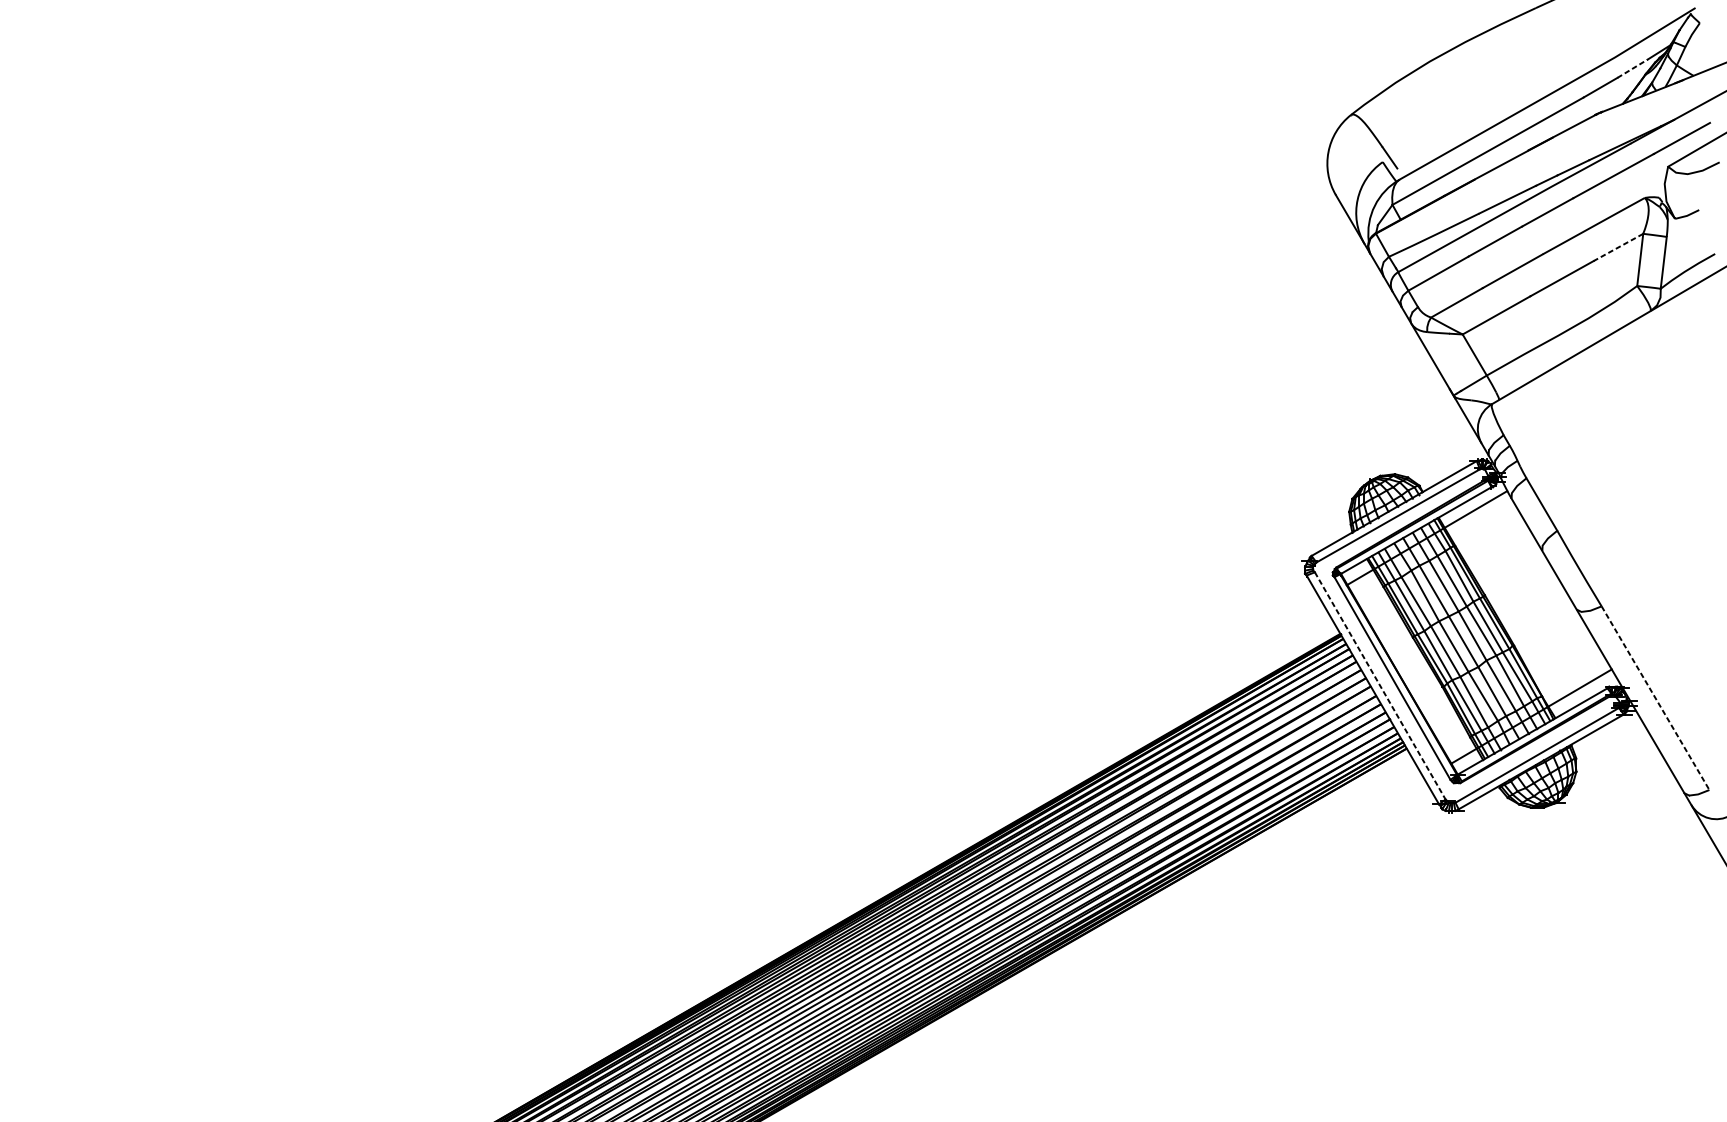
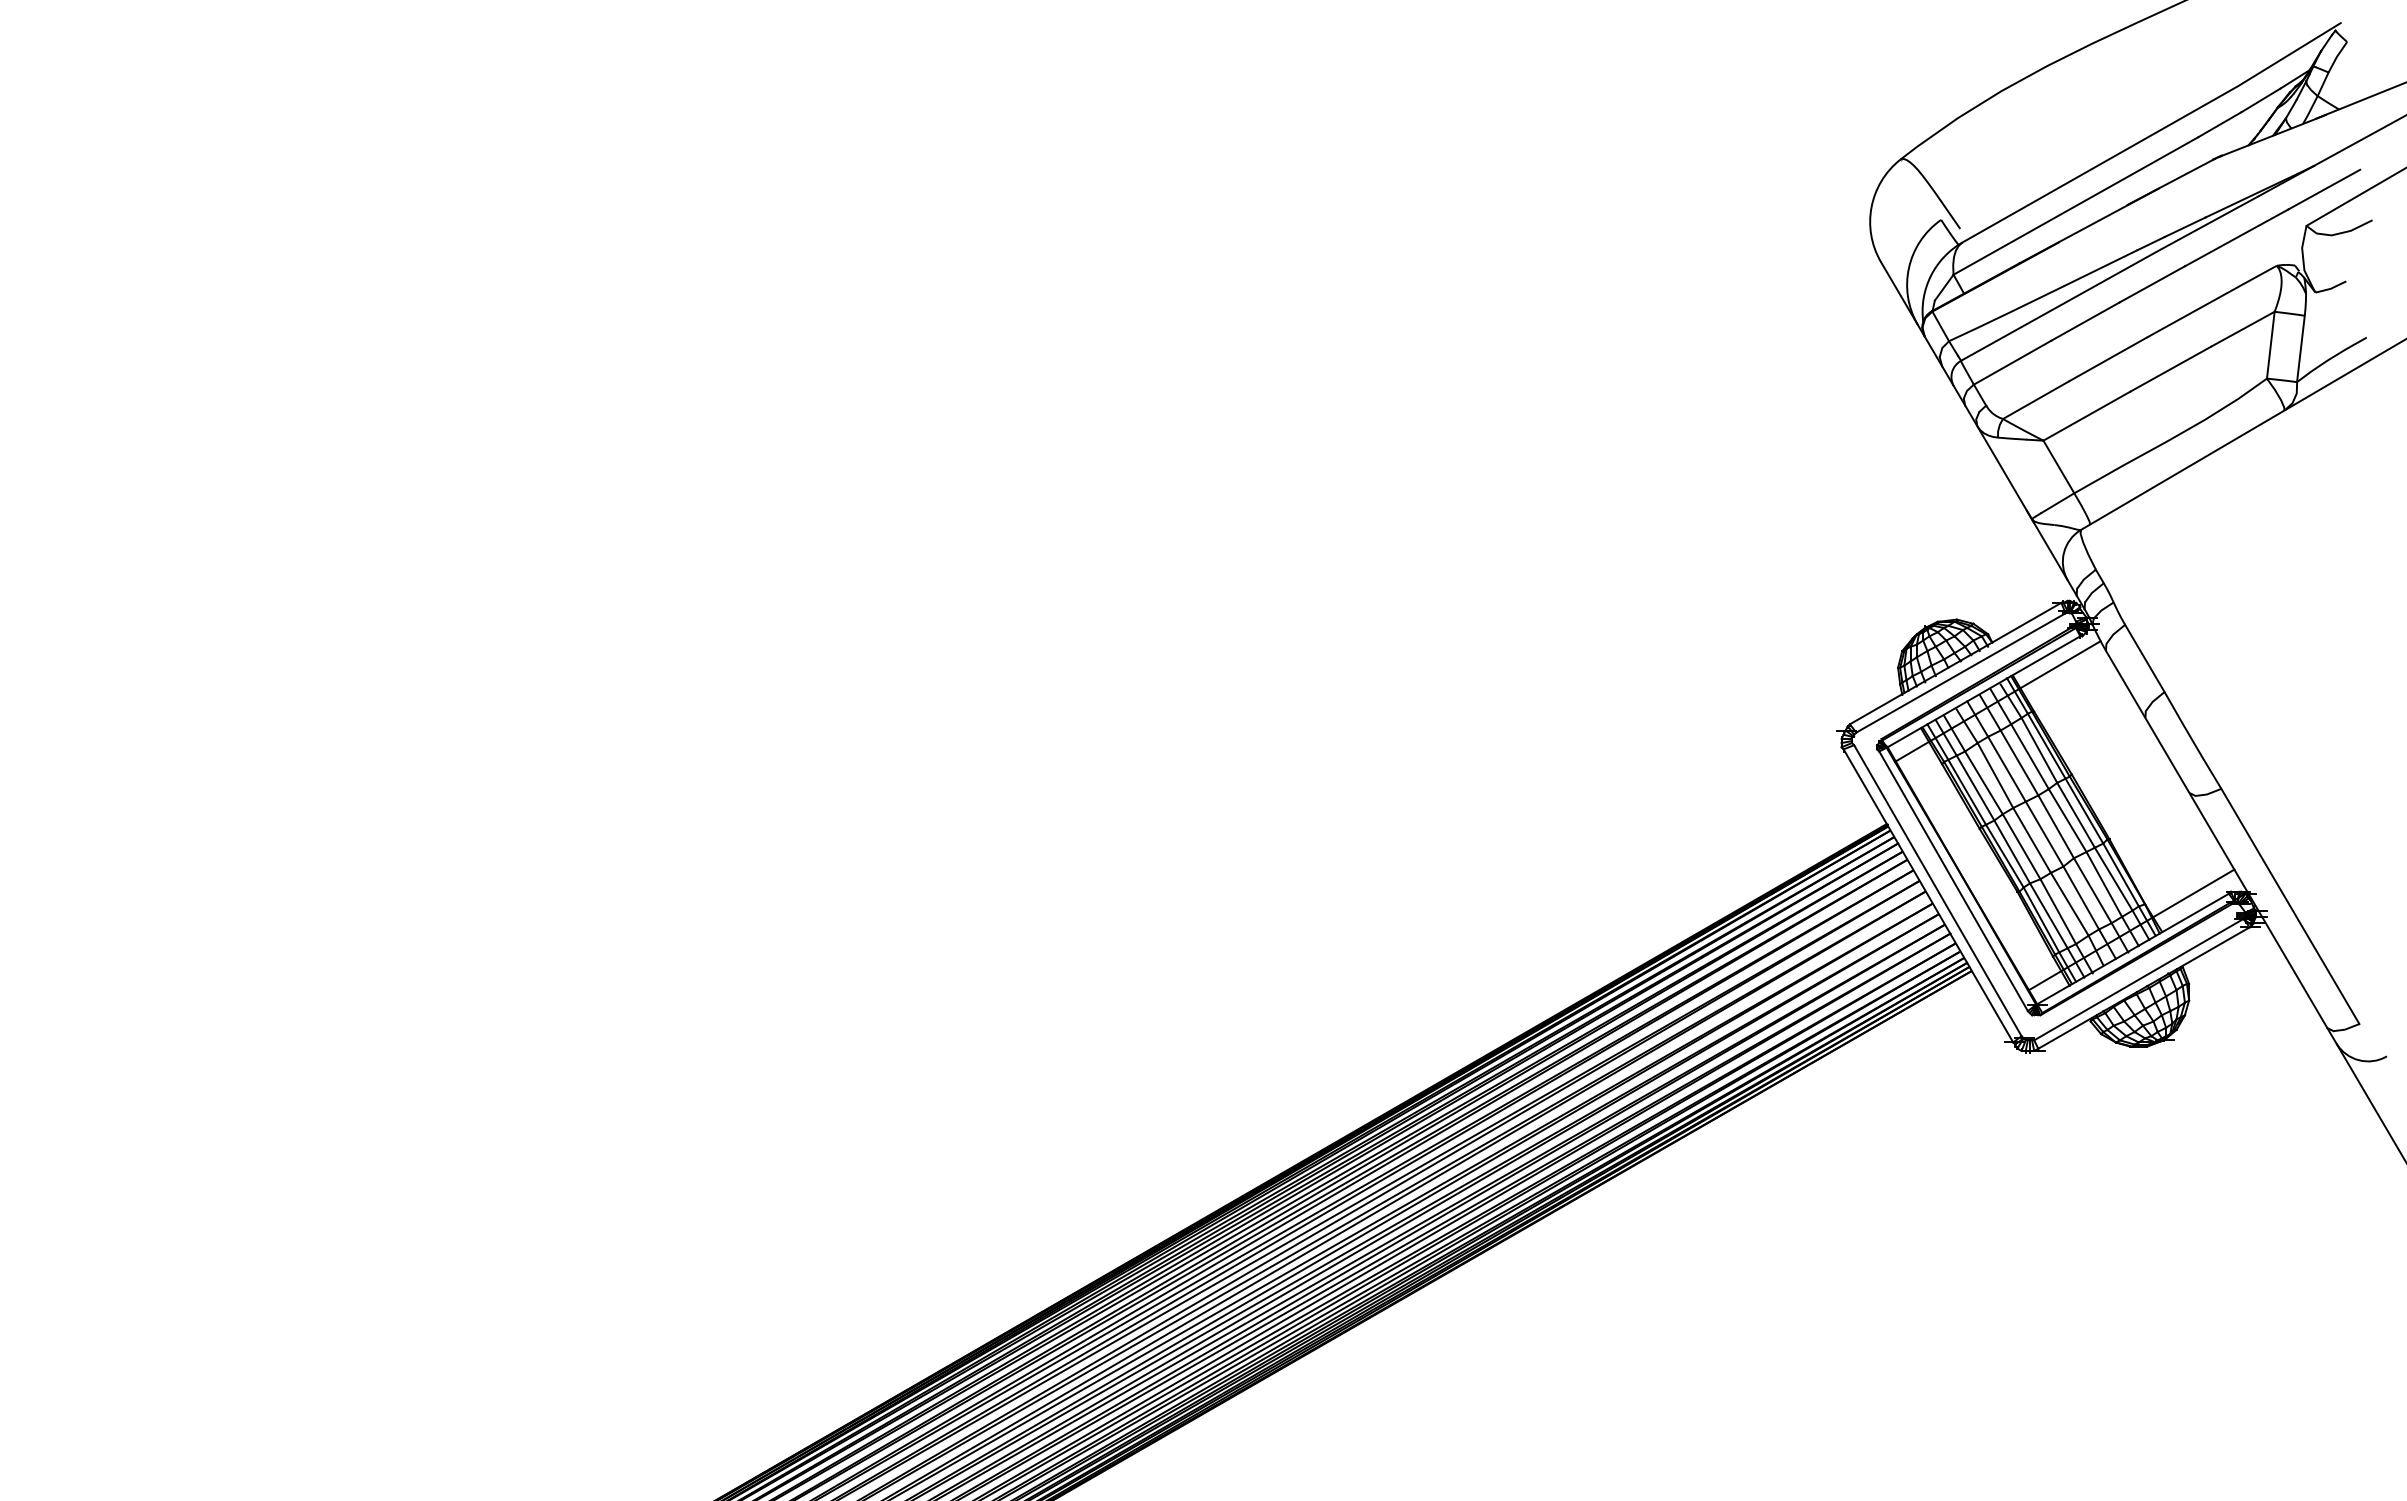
line: (1632, 68) -> (2261, 100), dashed -> solid
line: (1618, 247) -> (2242, 329), dashed -> solid
line: (1379, 685) -> (1937, 890), dashed -> solid
line: (1655, 698) -> (2290, 906), dashed -> solid

